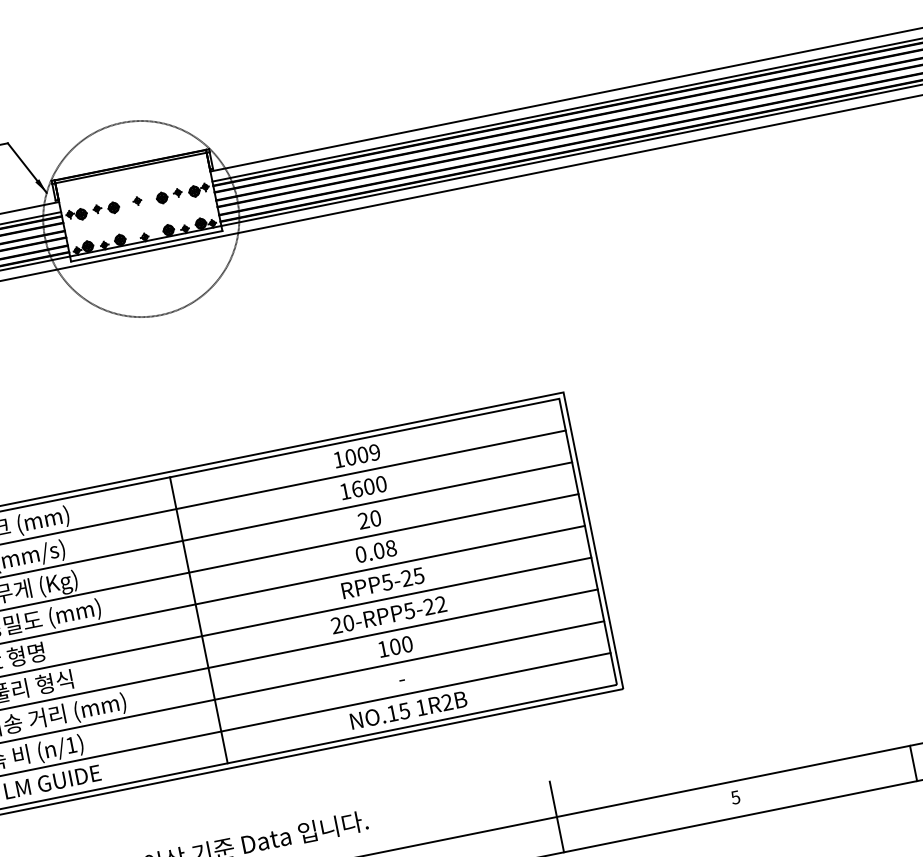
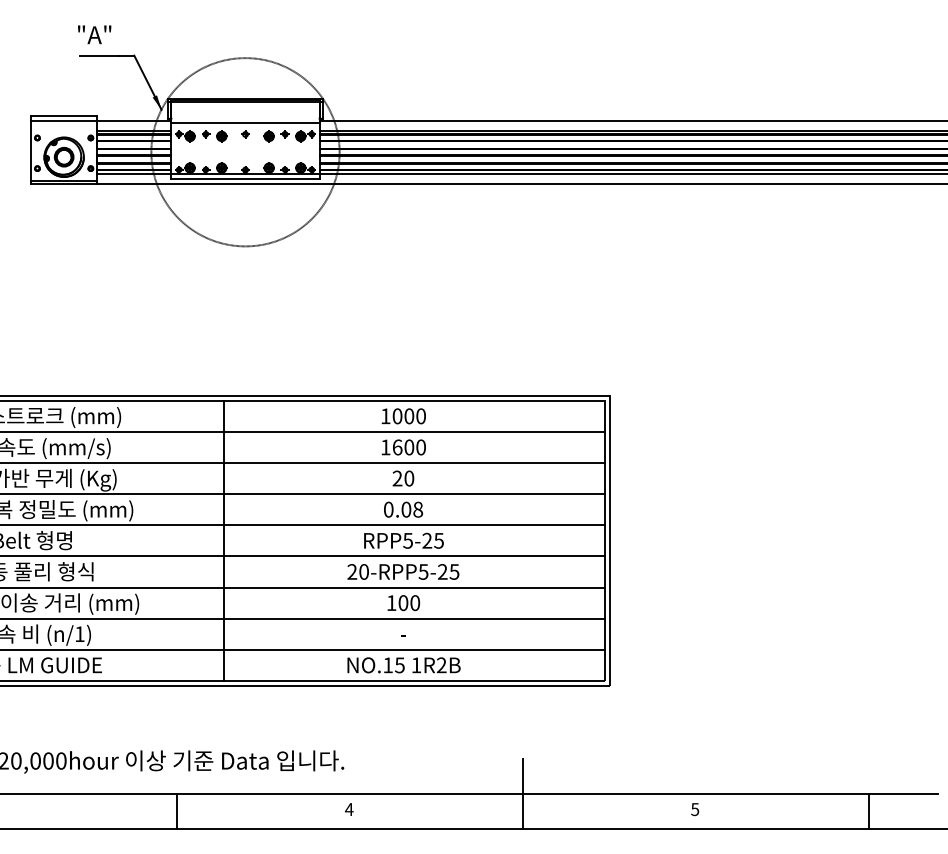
line: (135, 189) -> (245, 123), added
text: (374, 452) -> (420, 416), 1009 -> 1000
text: (440, 604) -> (454, 571), 20-RPP5-22 -> 20-RPP5-25

